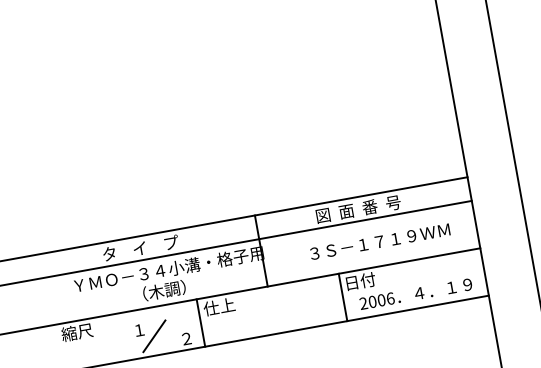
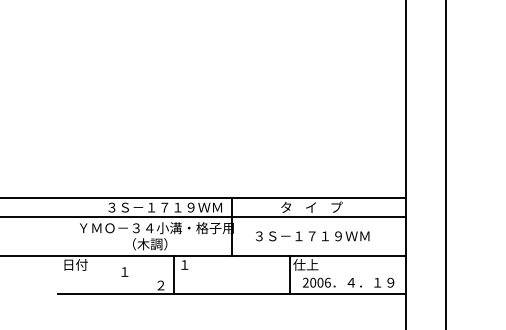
text: (358, 209) -> (315, 207), 図  面  番  号 -> タ    イ    プ
text: (173, 241) -> (164, 206), タ    イ    プ -> ３Ｓ－１７１９ＷＭ
text: (380, 242) -> (312, 236), moved
text: (359, 281) -> (305, 264), 日付 -> 仕上
text: (218, 306) -> (190, 264), 仕上 -> １
text: (76, 332) -> (74, 264), 縮尺 -> 日付
line: (154, 335) -> (135, 278), removed

